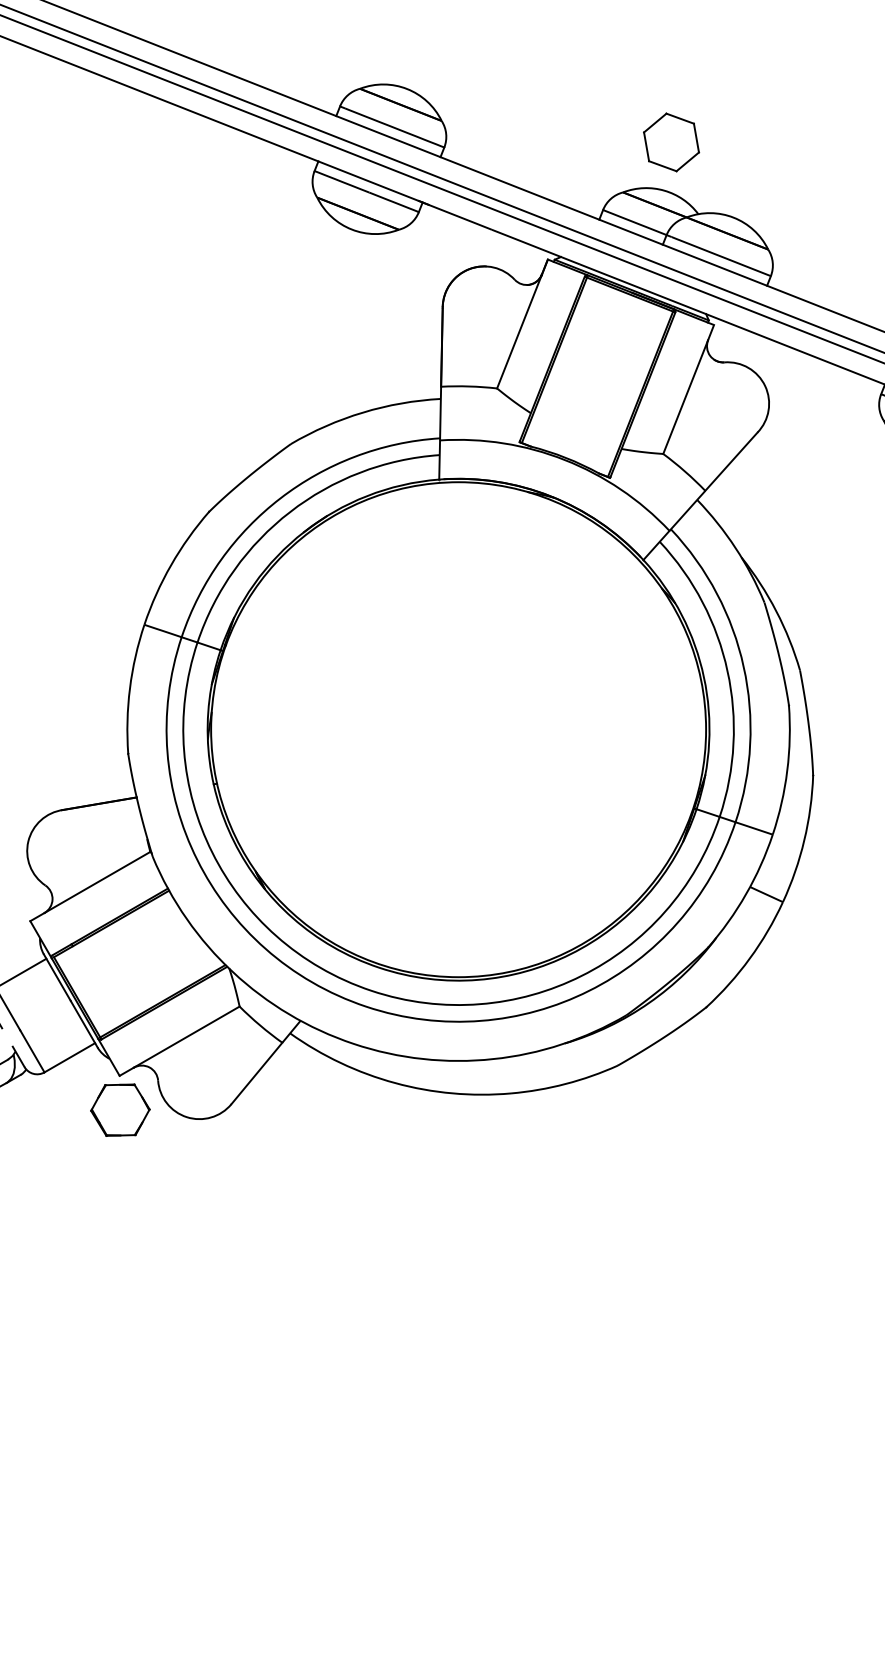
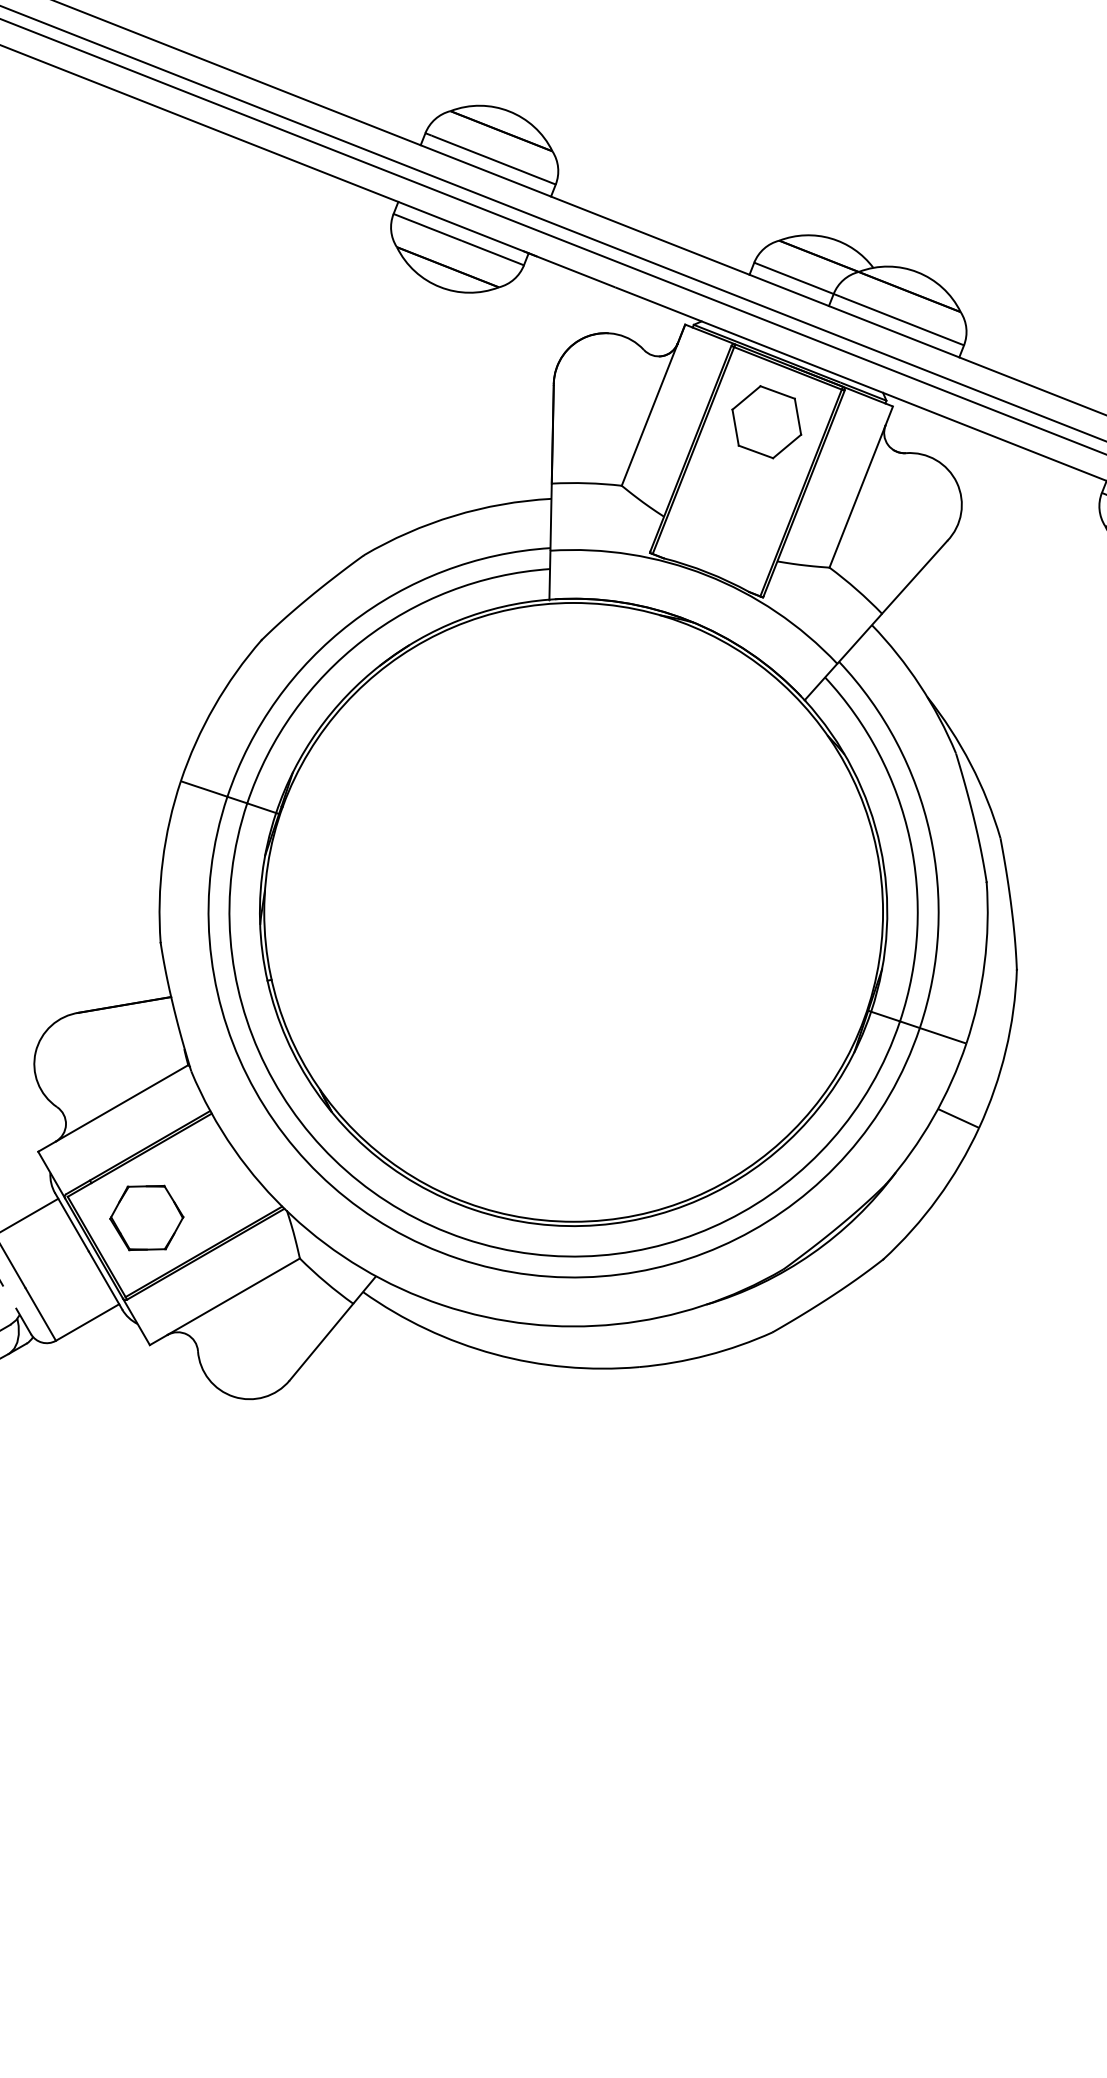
part: (671, 142) -> (766, 422), moved
part: (120, 1109) -> (146, 1217), moved

